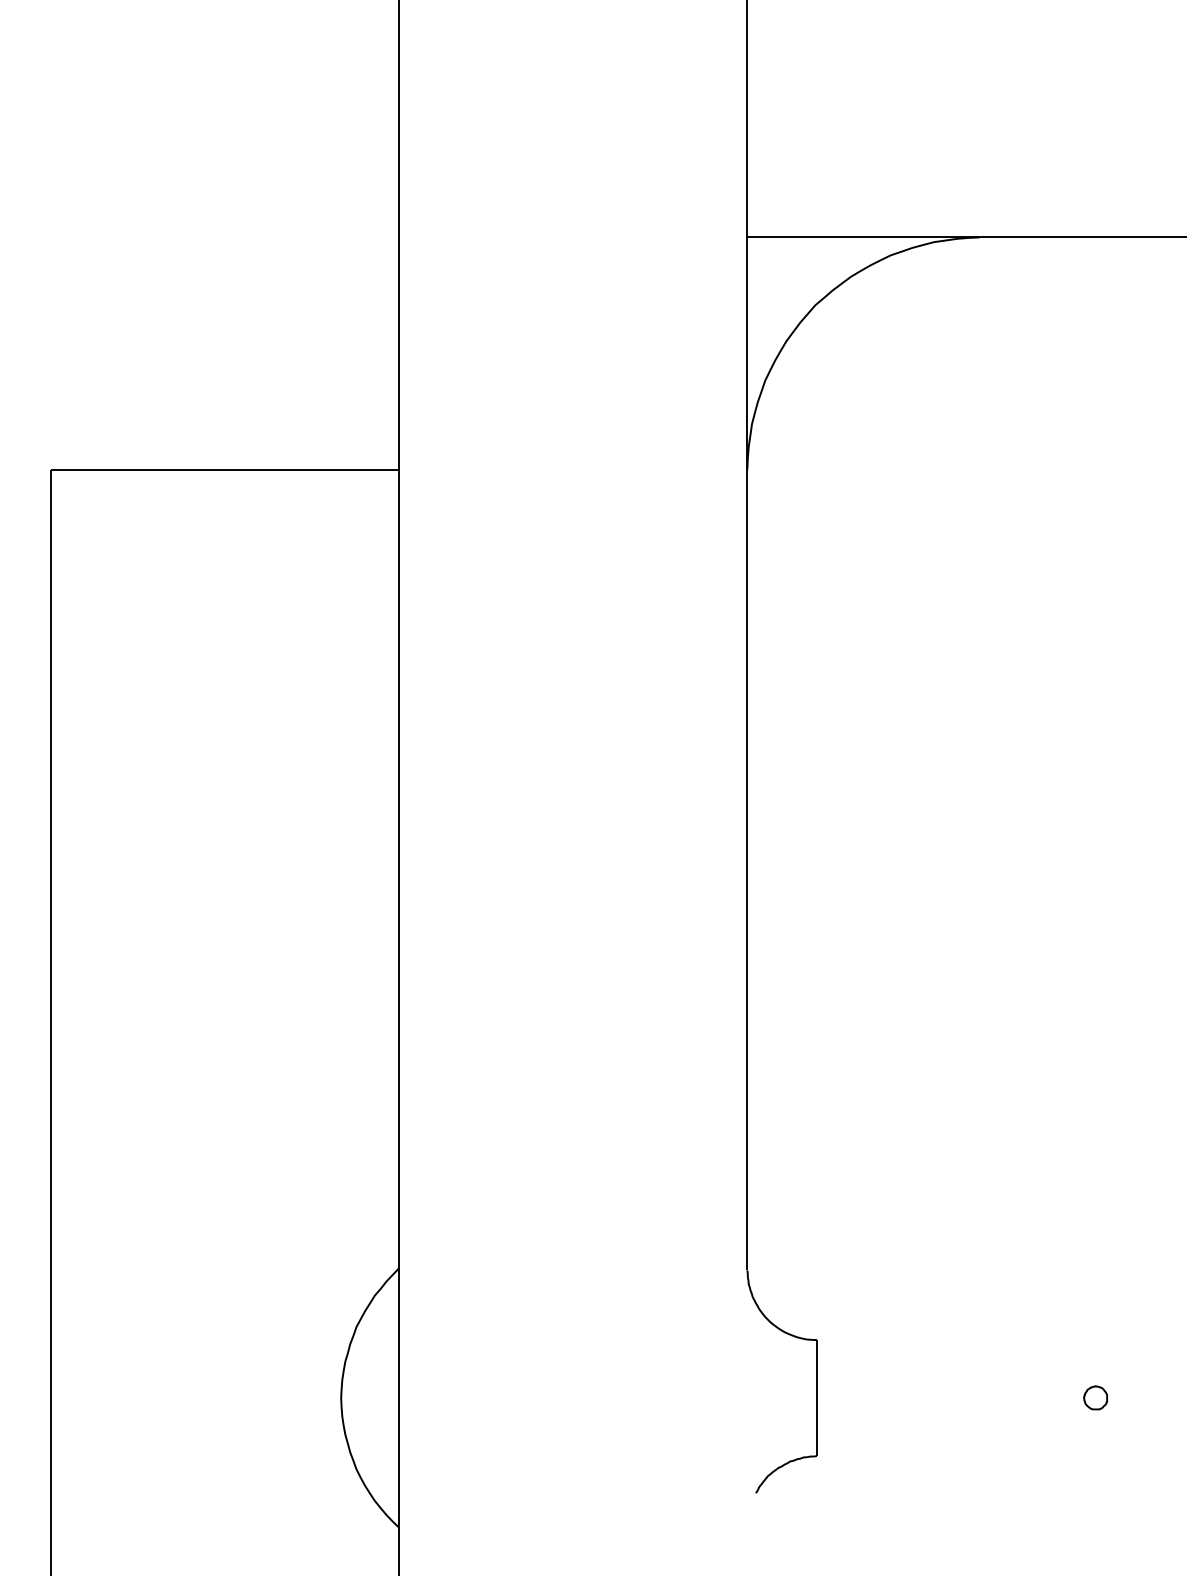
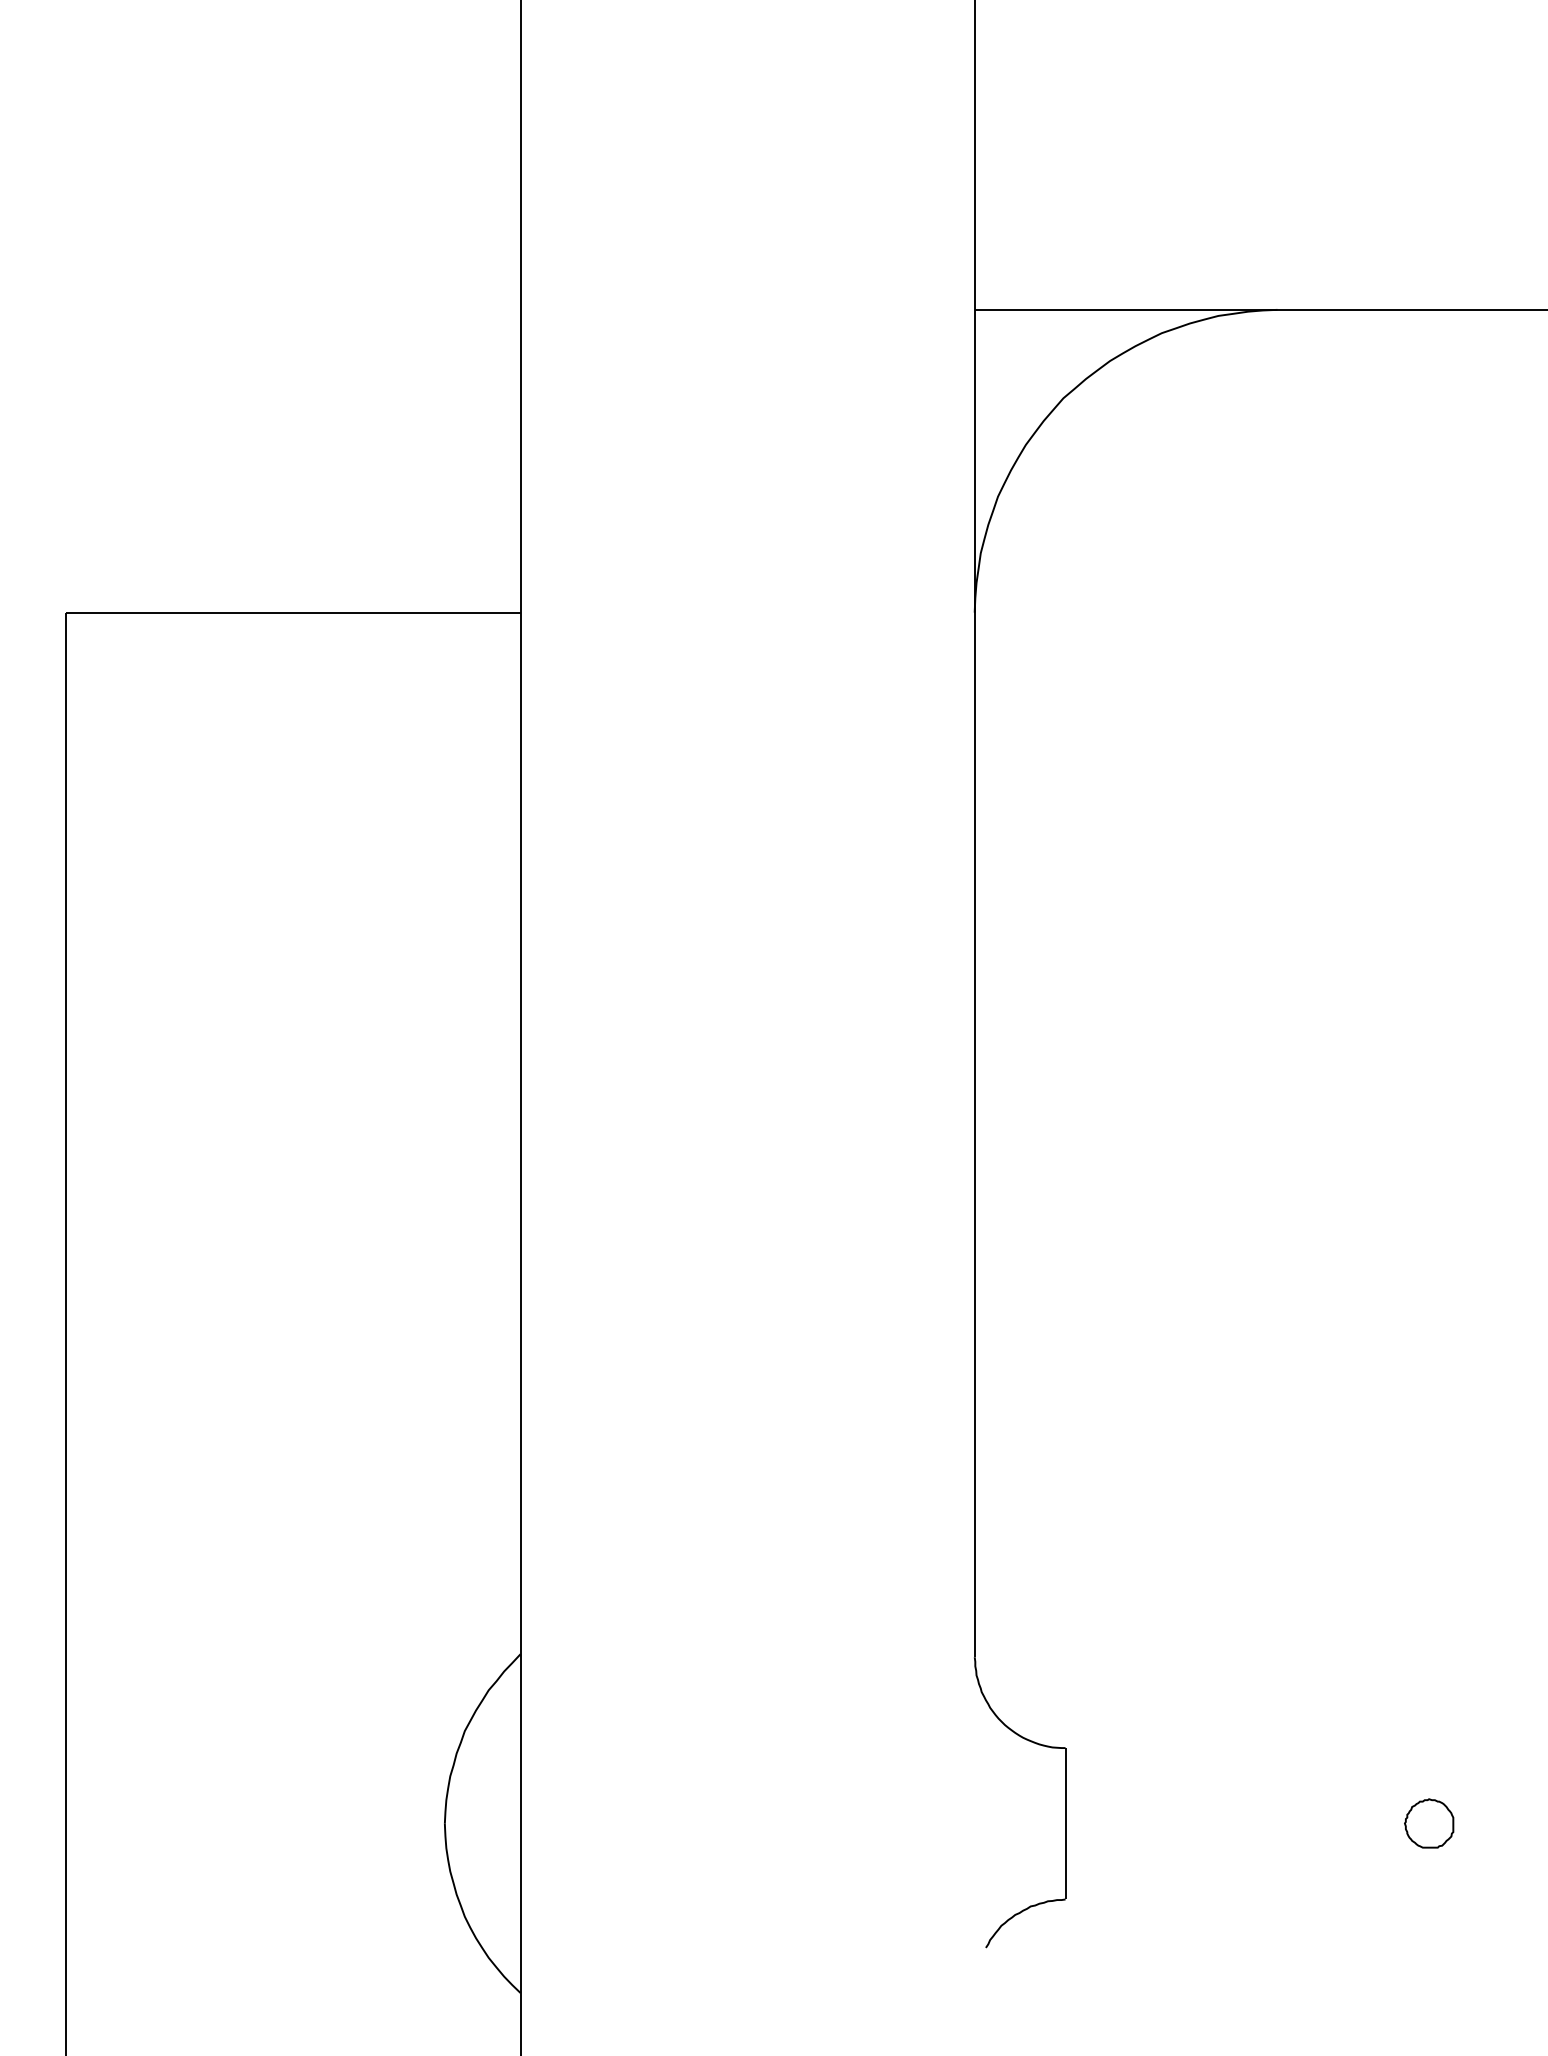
part: (1095, 1397) -> (1428, 1823), size x1.6

